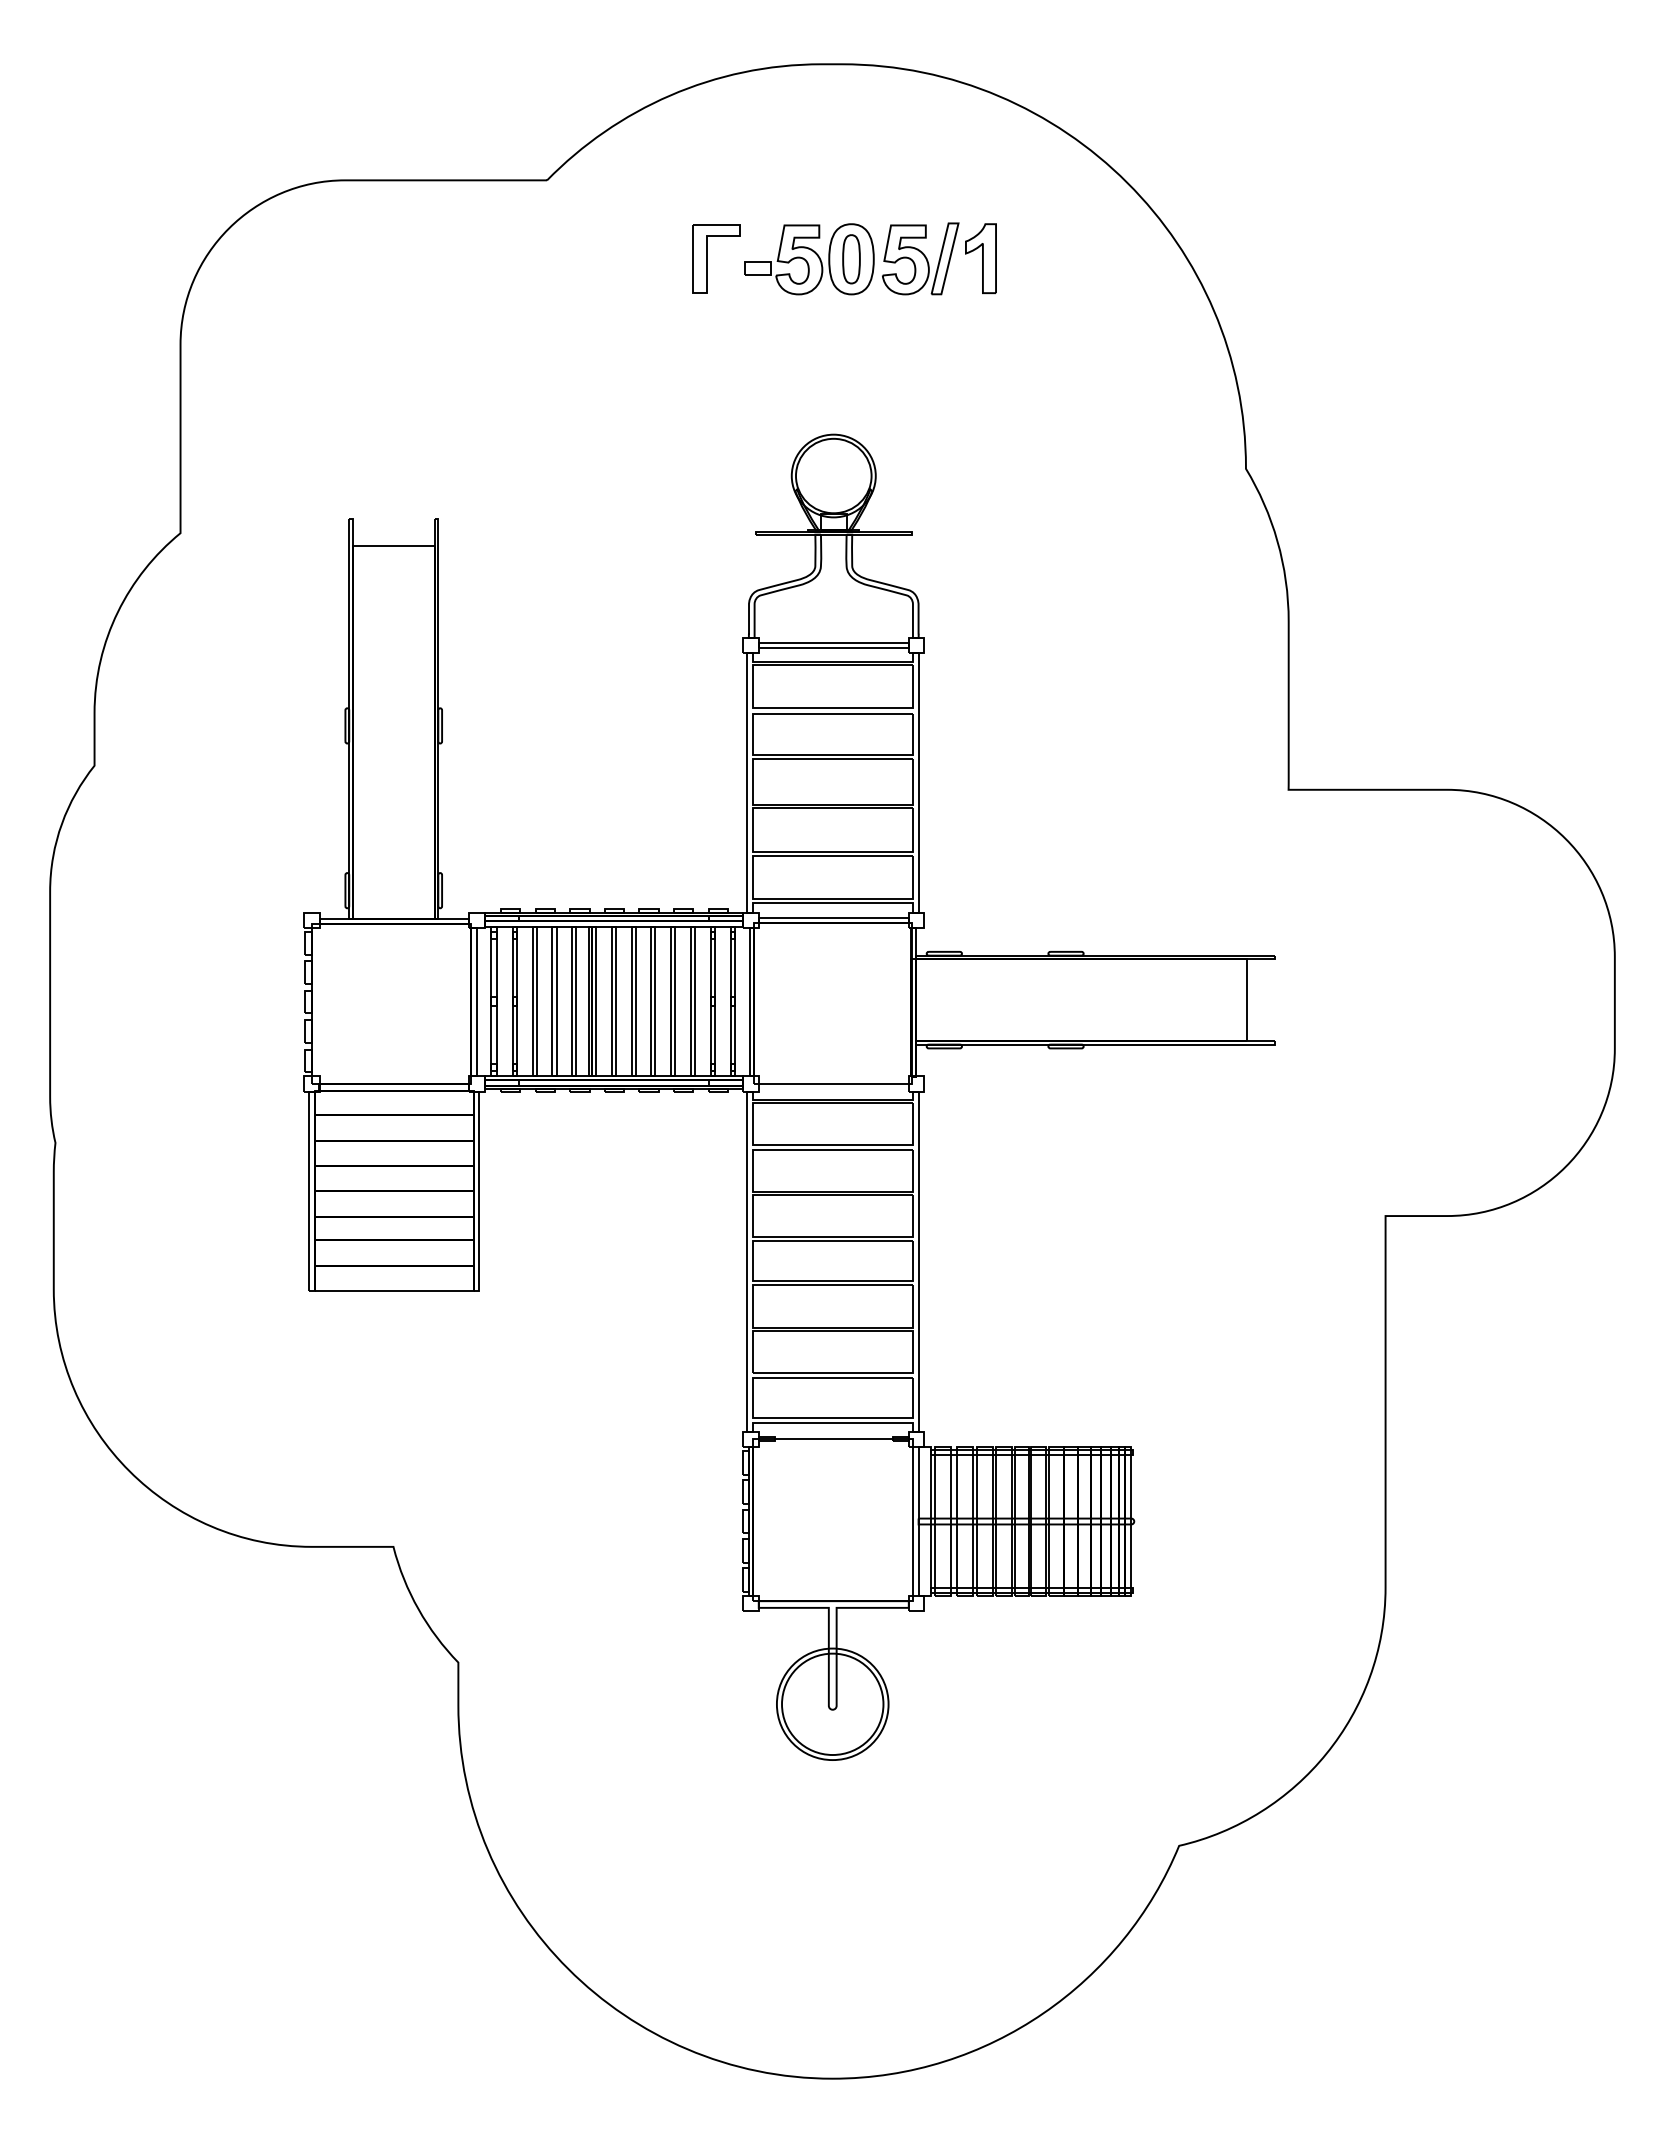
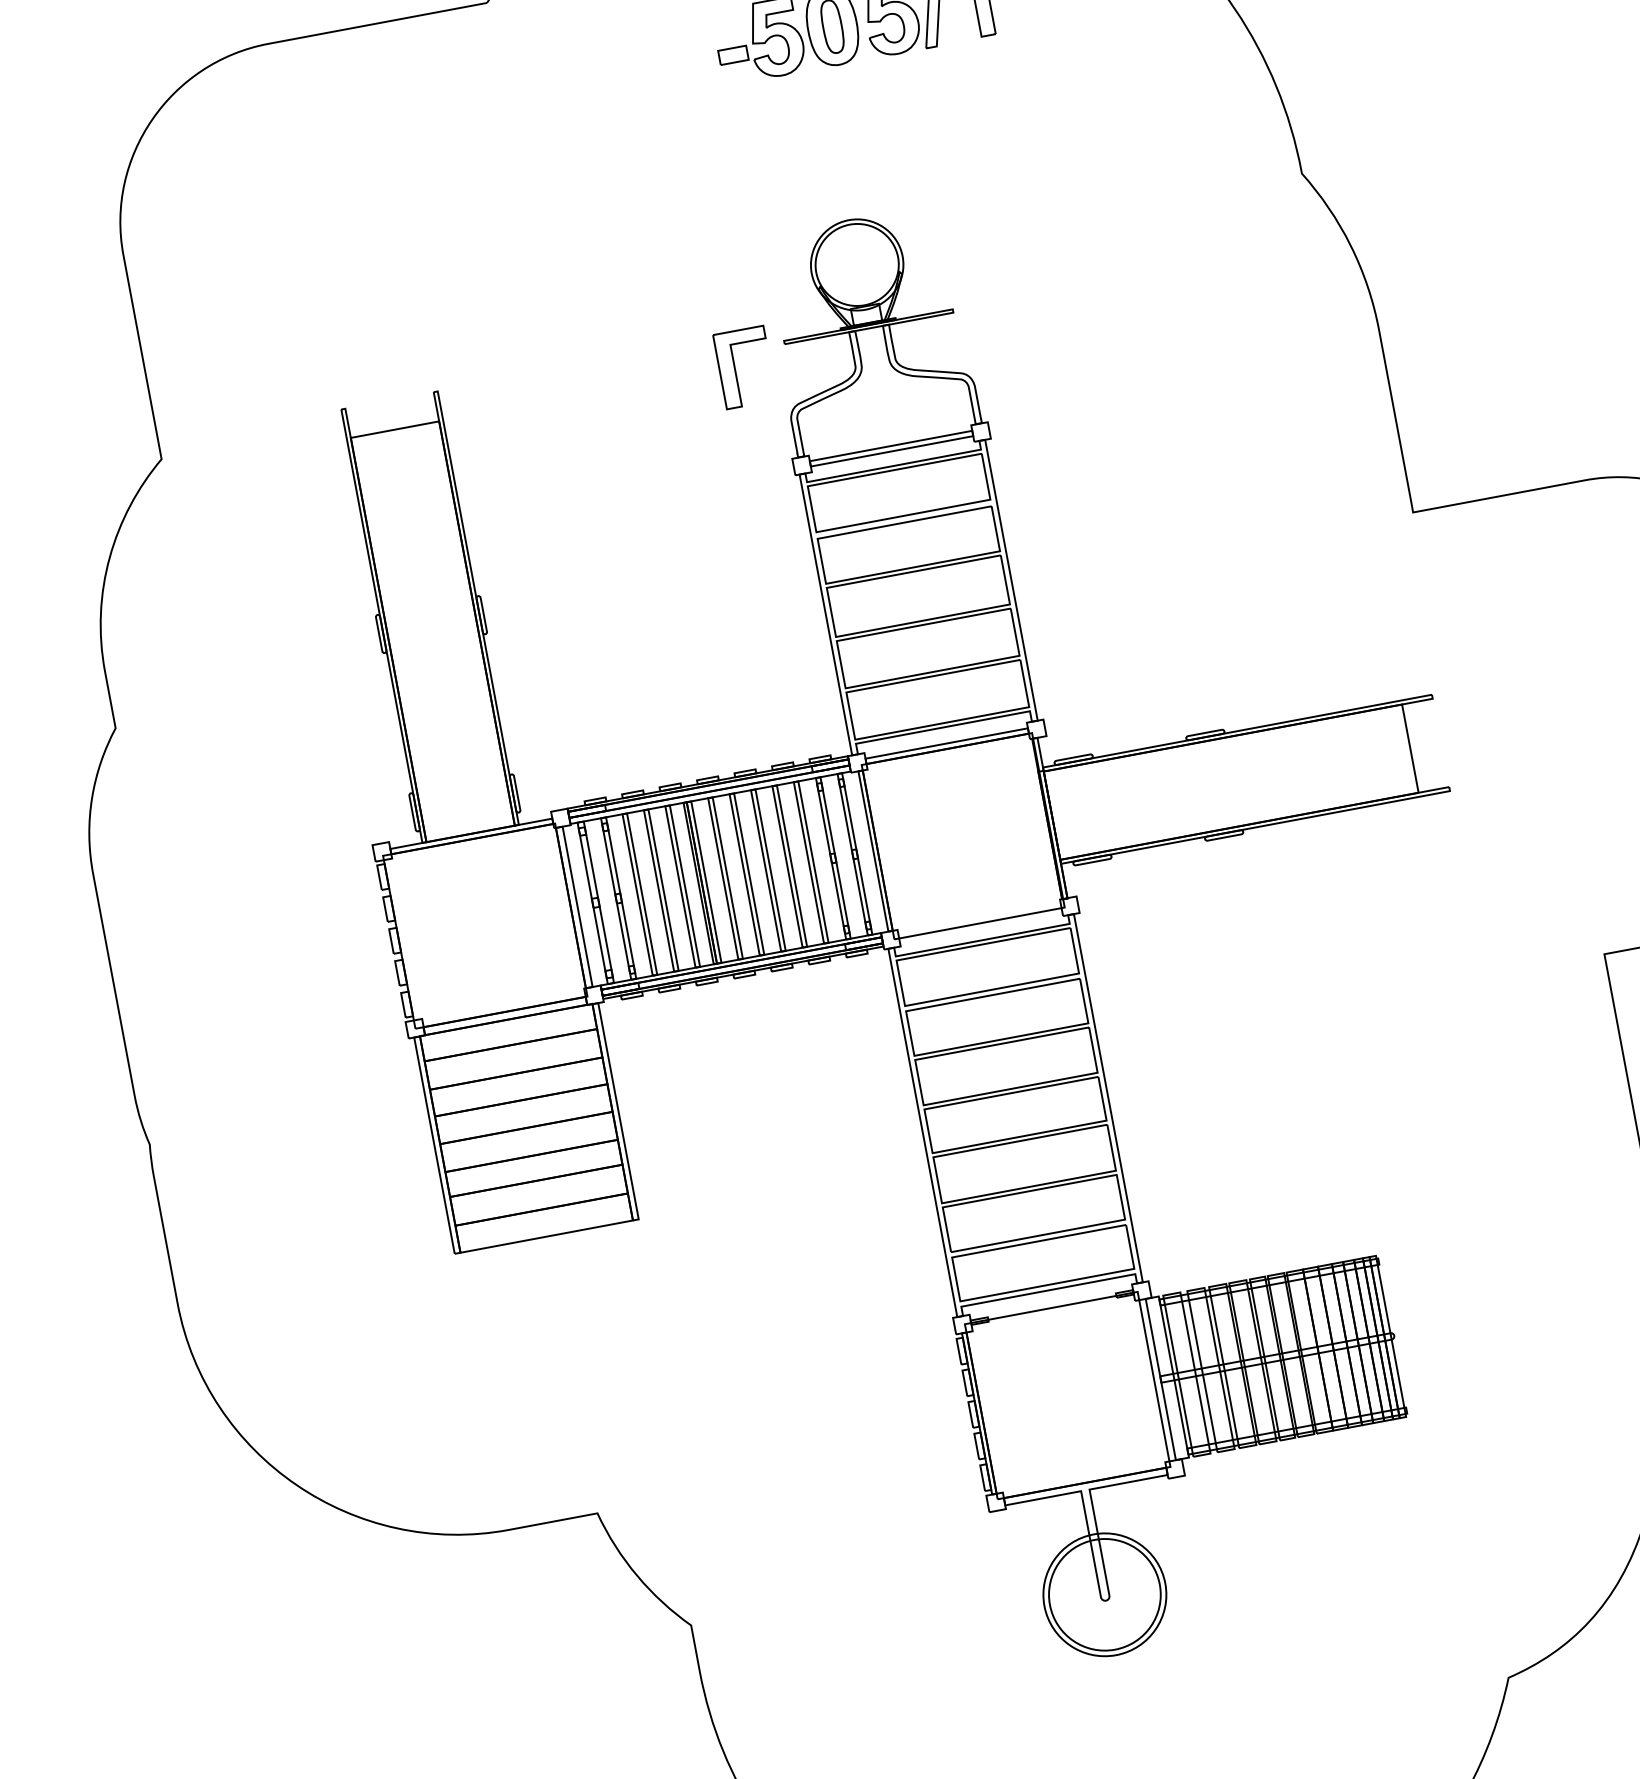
part: (707, 258) -> (735, 368), moved

